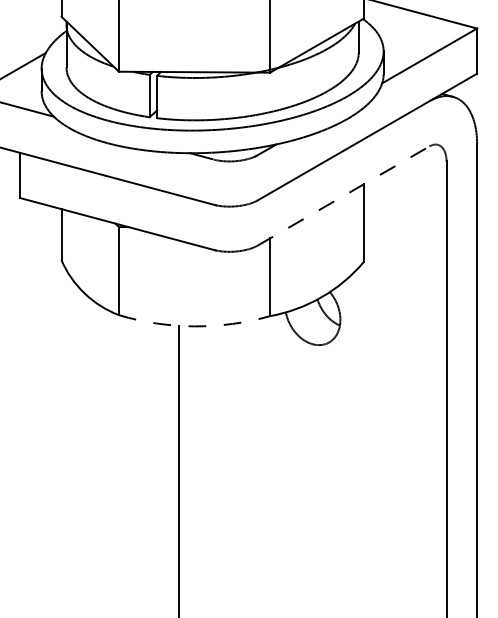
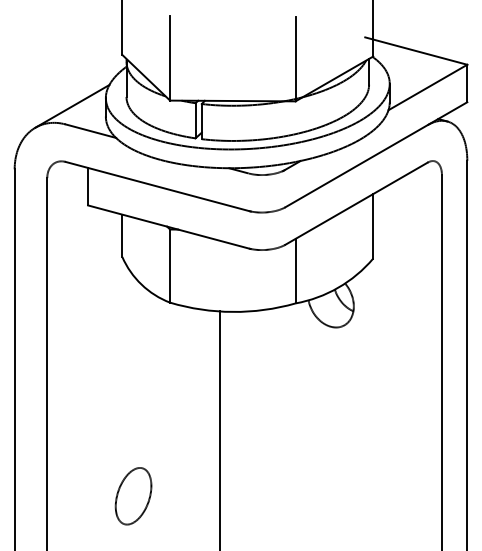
line: (343, 195) -> (356, 203), dashed -> solid
arc: (194, 325) -> (232, 311), dashed -> solid
part: (74, 548) -> (133, 496), added

